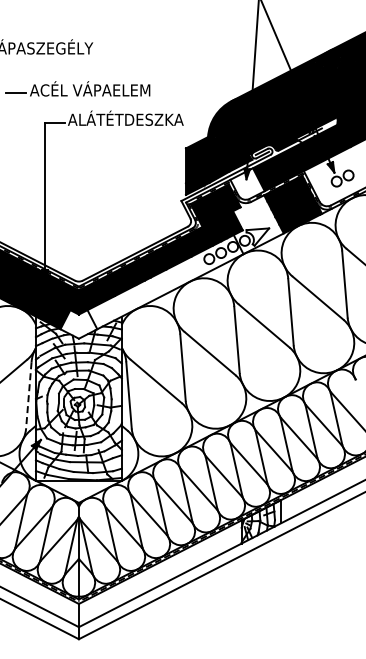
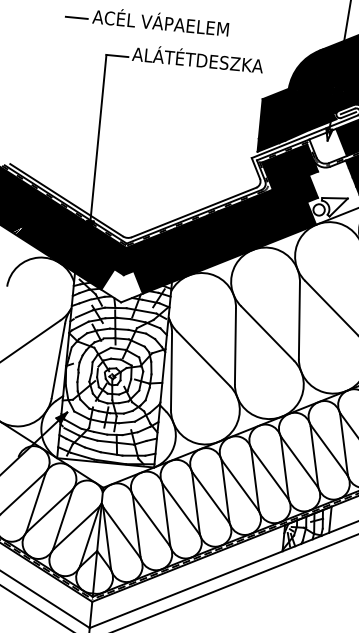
fill: (165, 282) -> (224, 248), added
line: (28, 395) -> (58, 361), dashed -> solid

